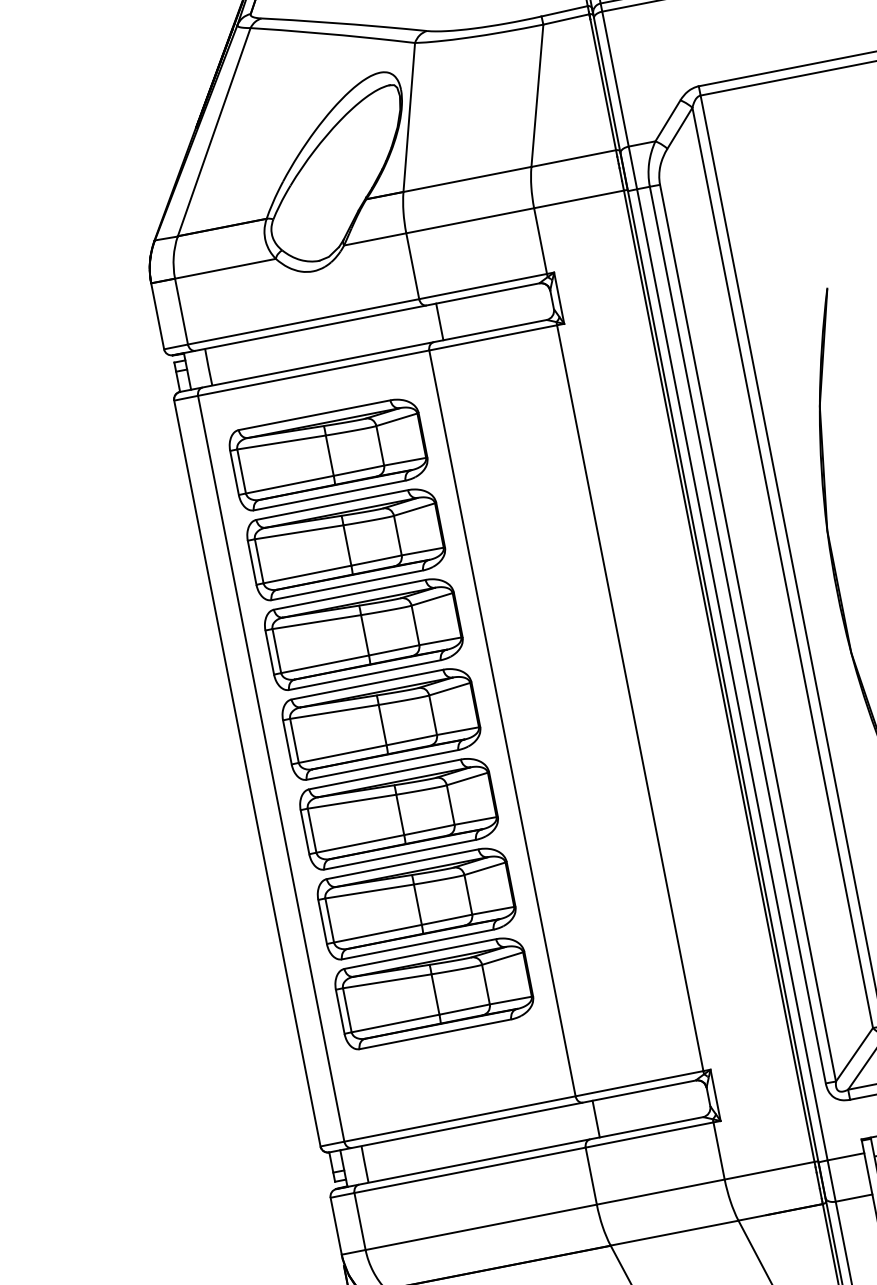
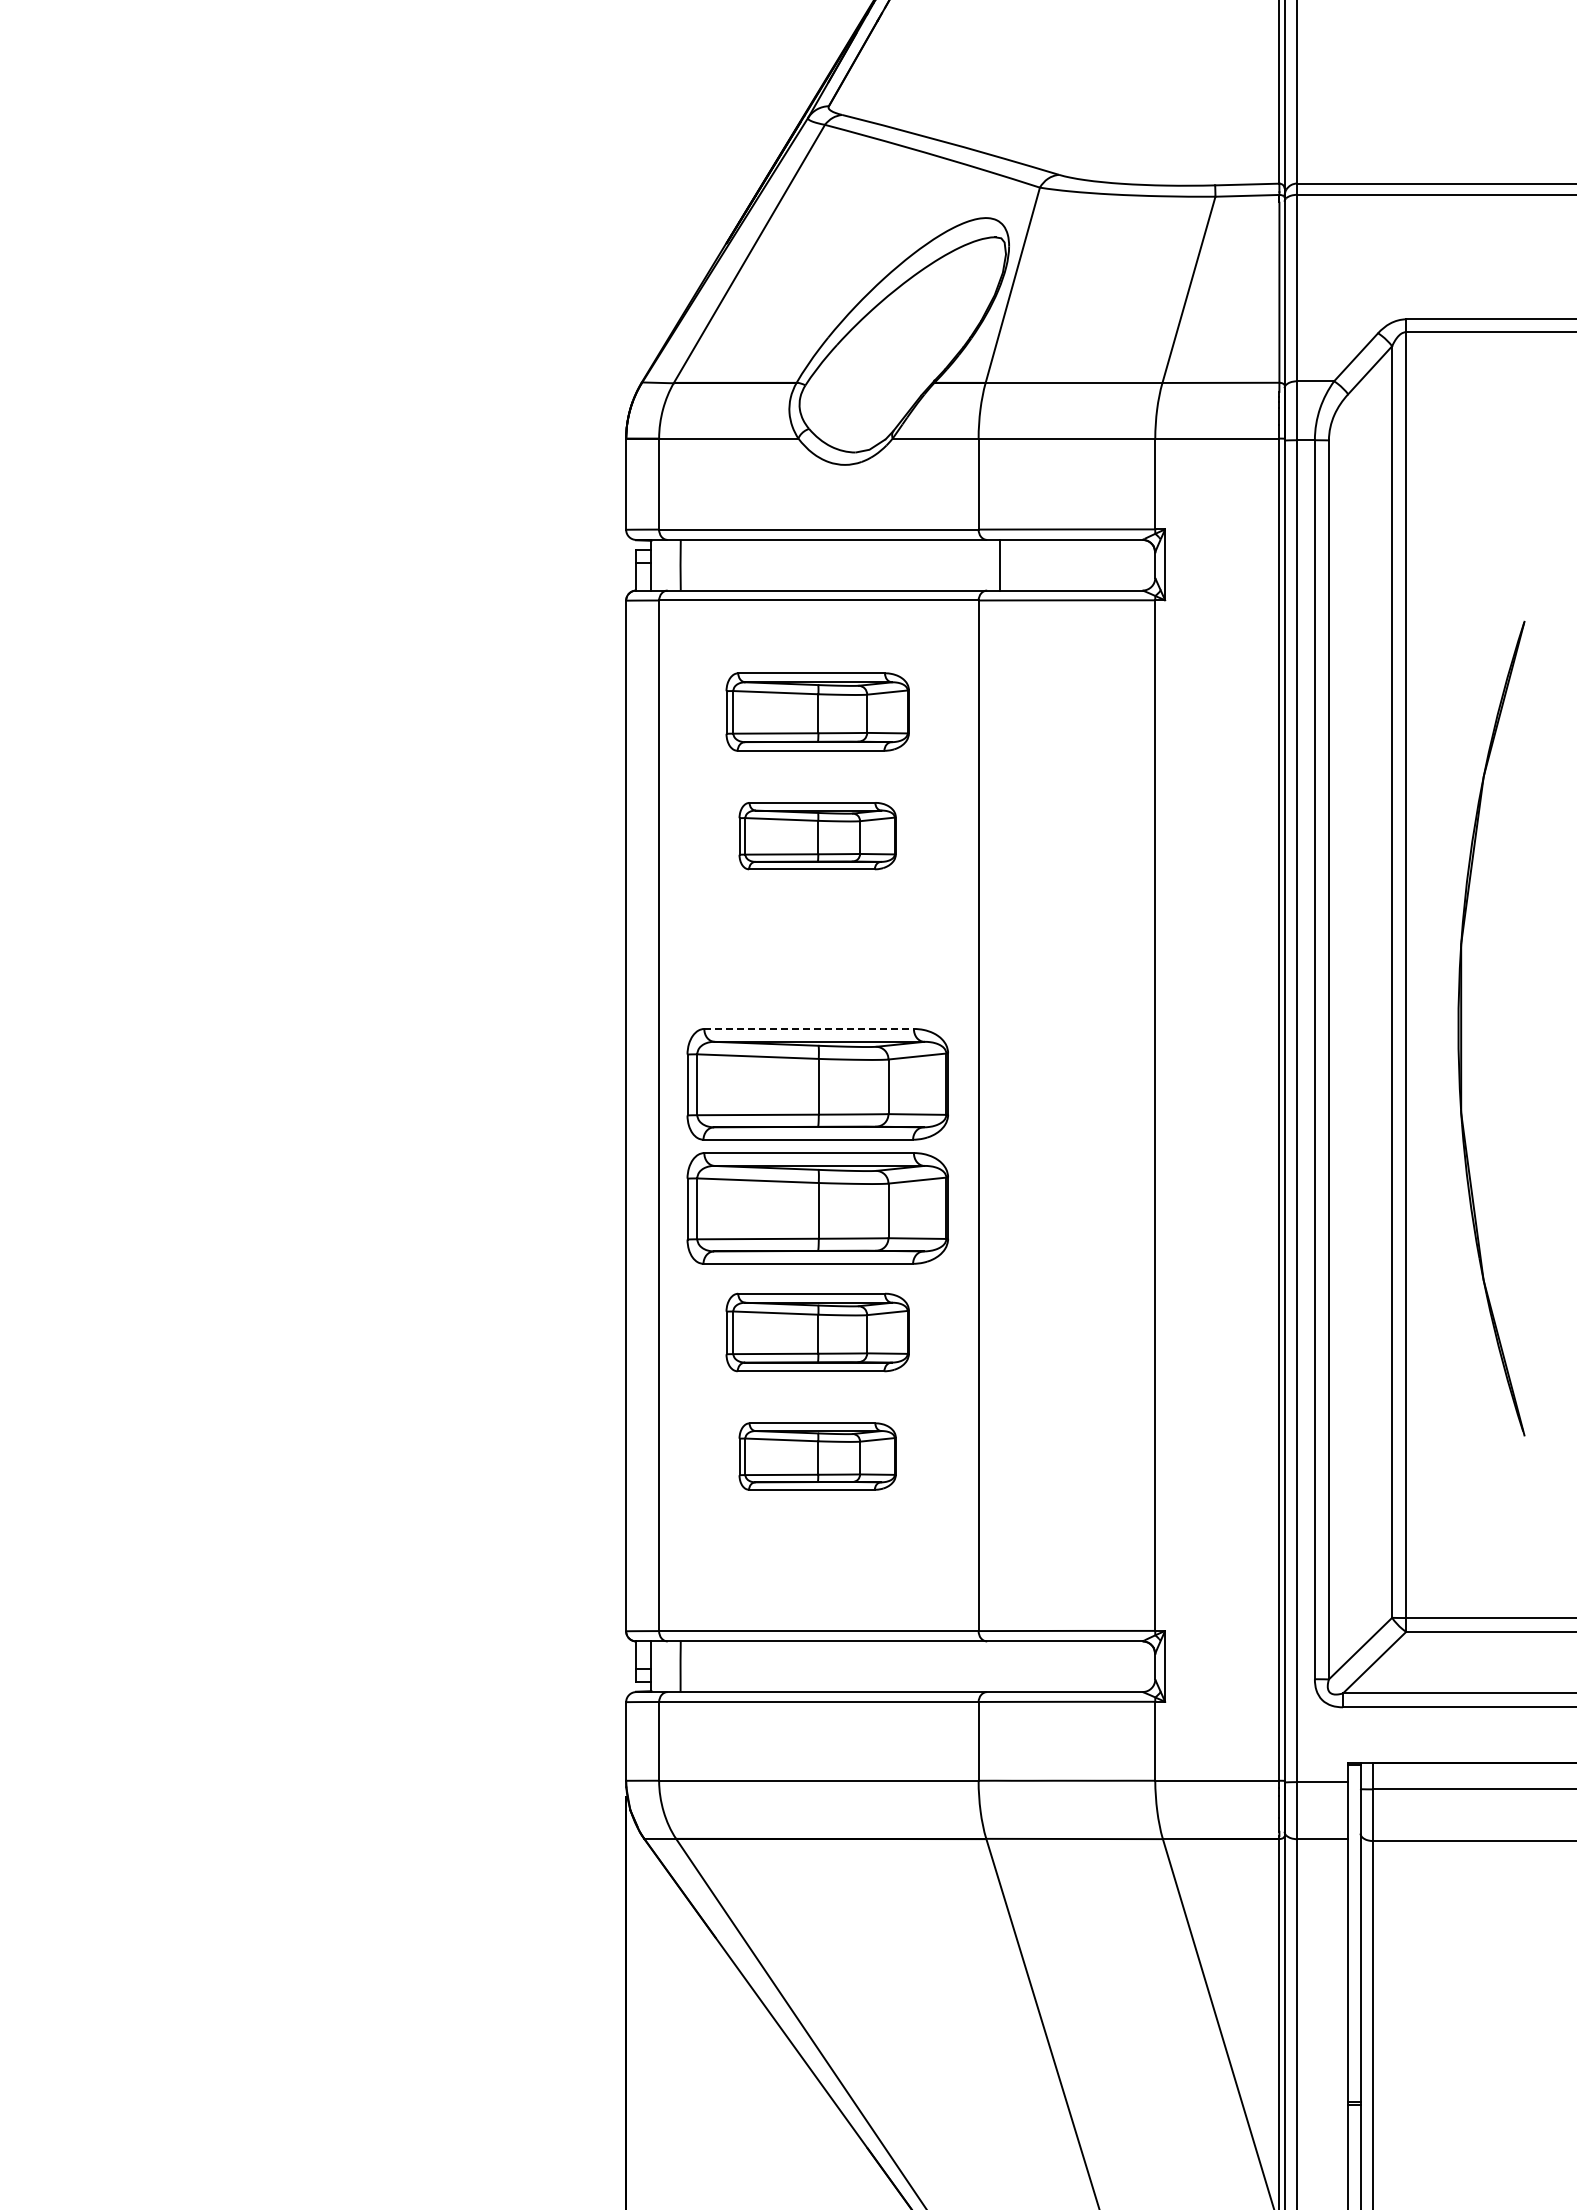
part: (328, 453) -> (817, 711), size x0.7
part: (346, 543) -> (817, 835), size x0.6
part: (363, 633) -> (817, 960), removed
line: (367, 684) -> (809, 1028), solid -> dashed
part: (416, 903) -> (817, 1332), size x0.7
part: (434, 992) -> (817, 1456), size x0.6
line: (596, 1118) -> (1000, 1666), removed

